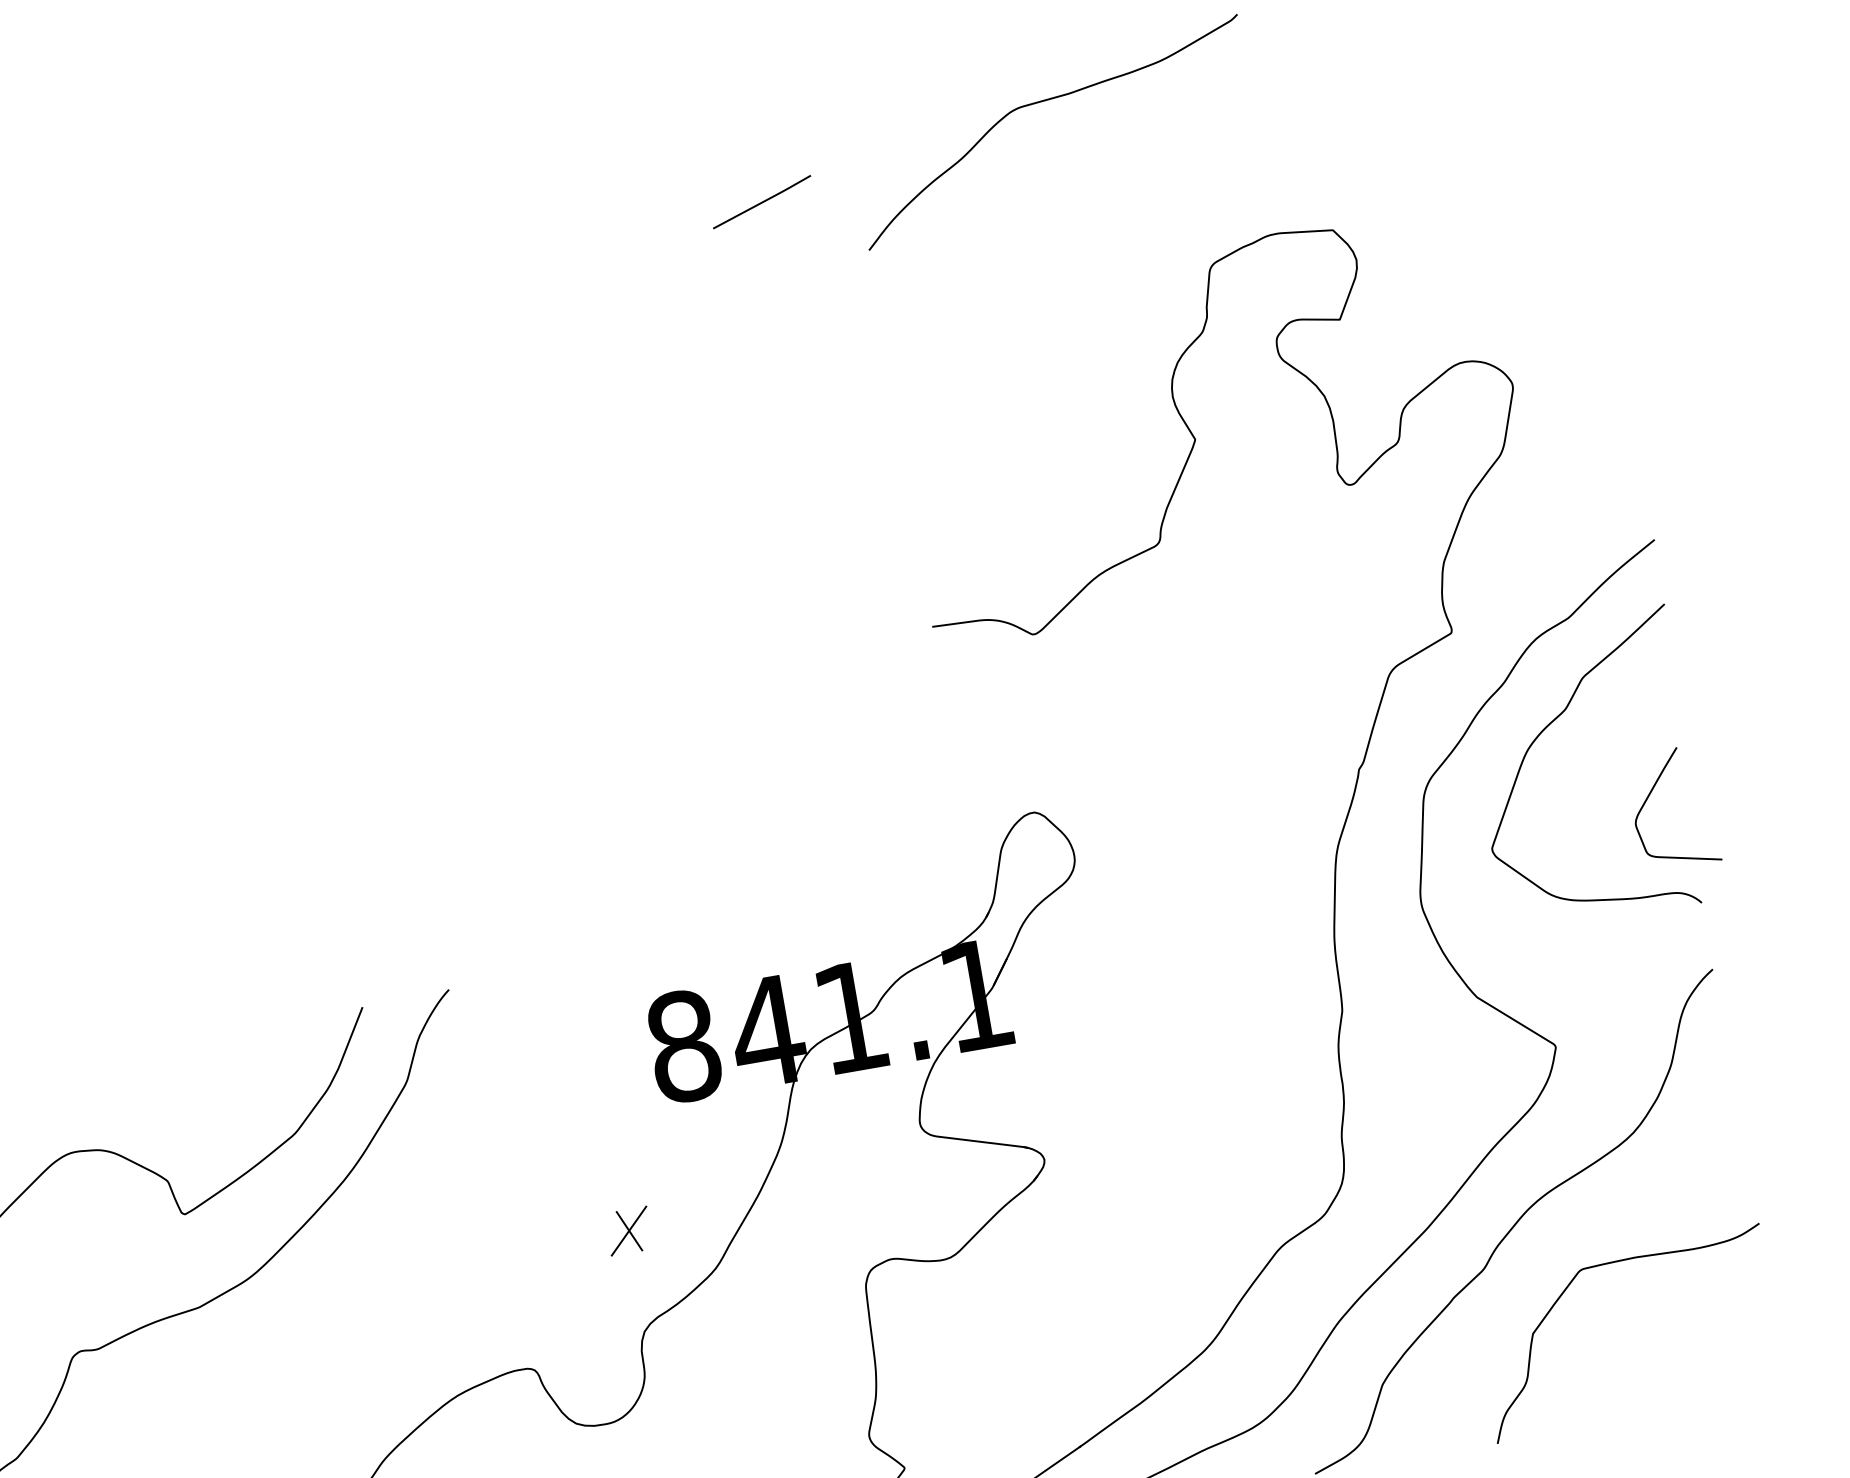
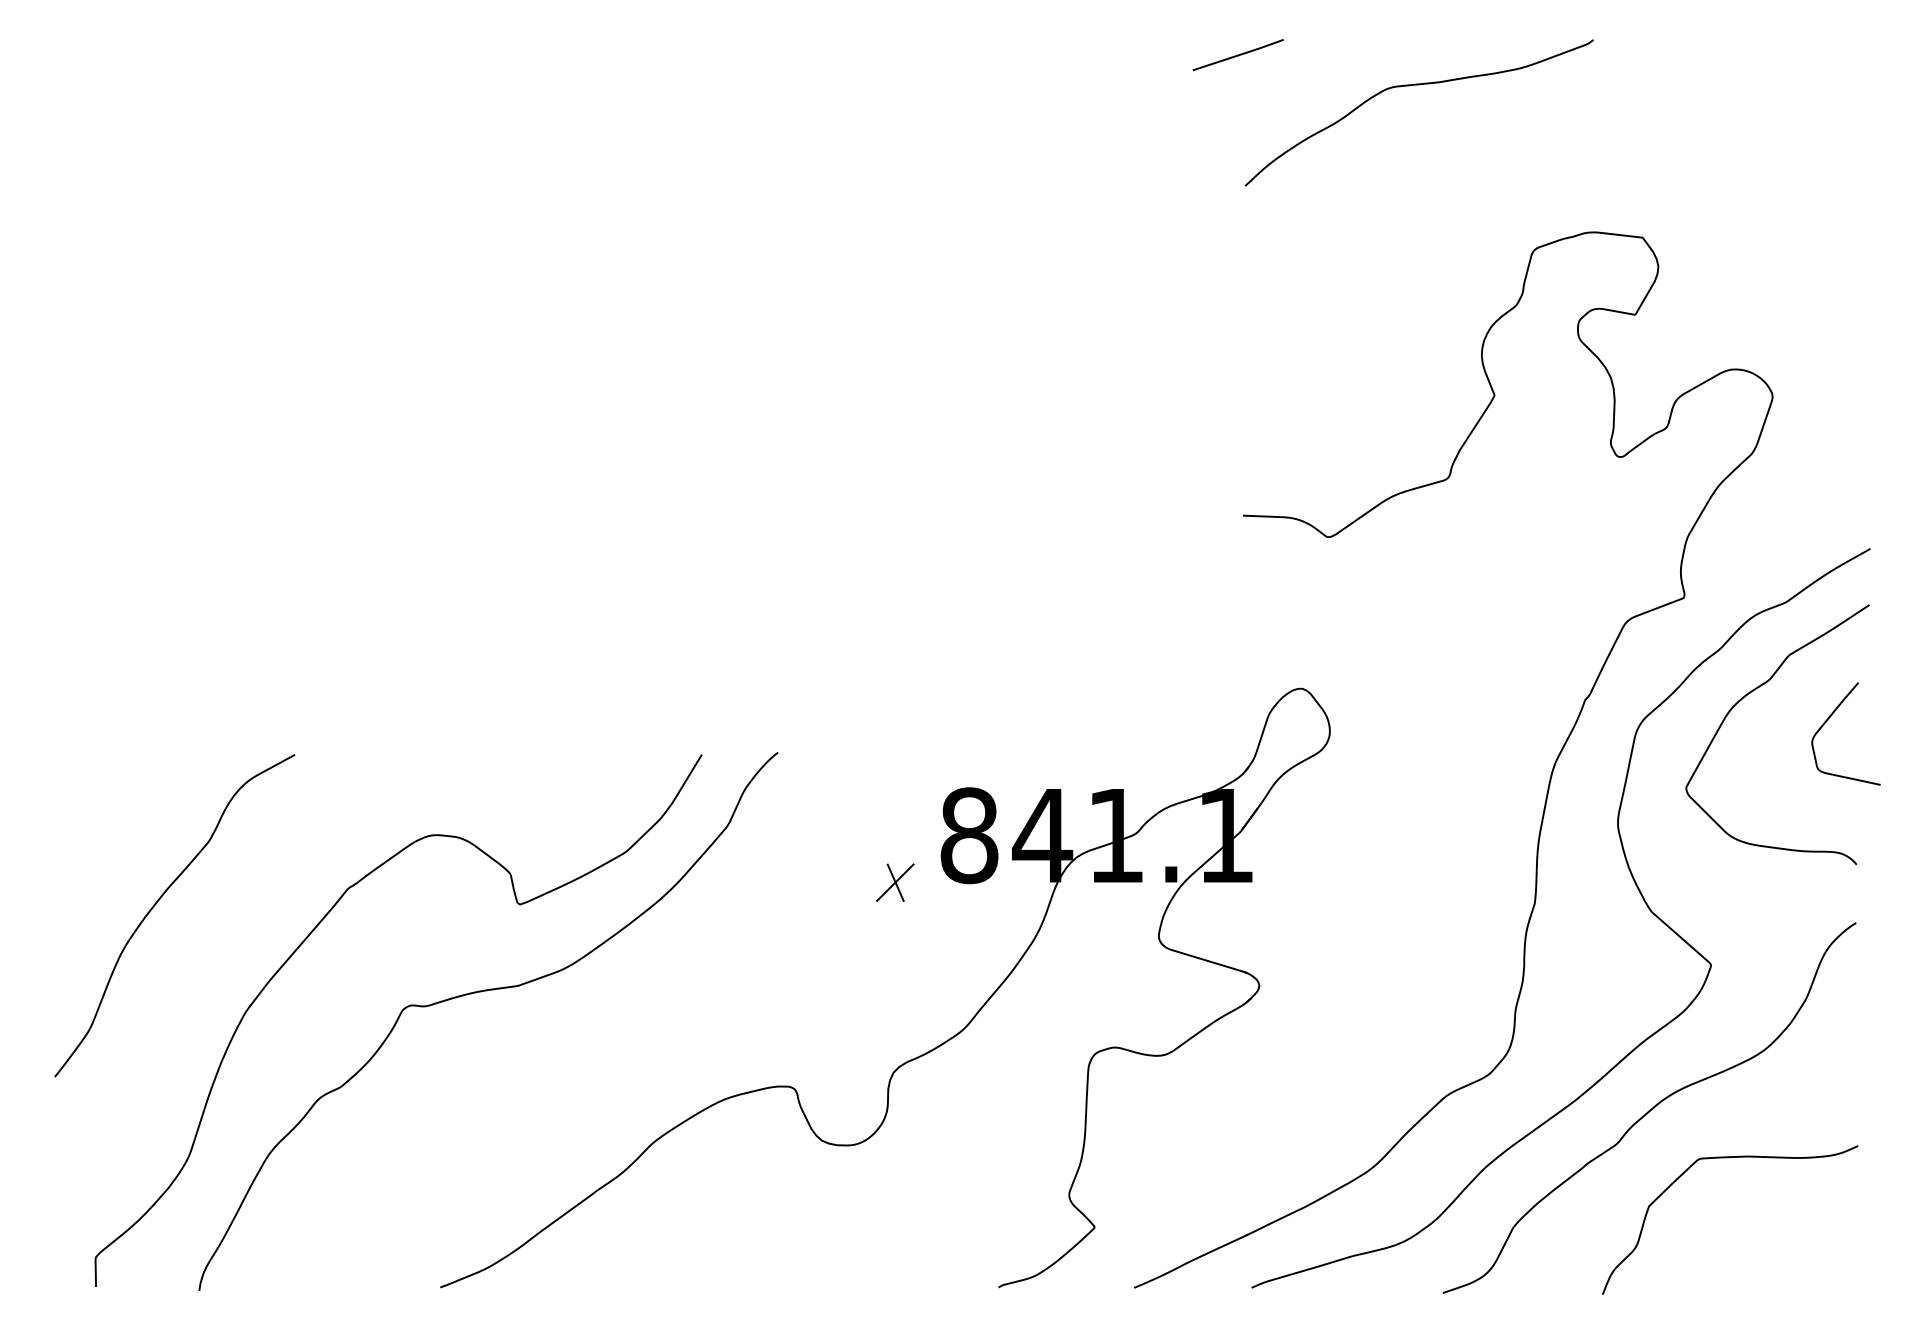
line: (761, 202) -> (1237, 55), moved
curve: (1649, 797) -> (1827, 721), moved
part: (629, 1230) -> (895, 882), moved

